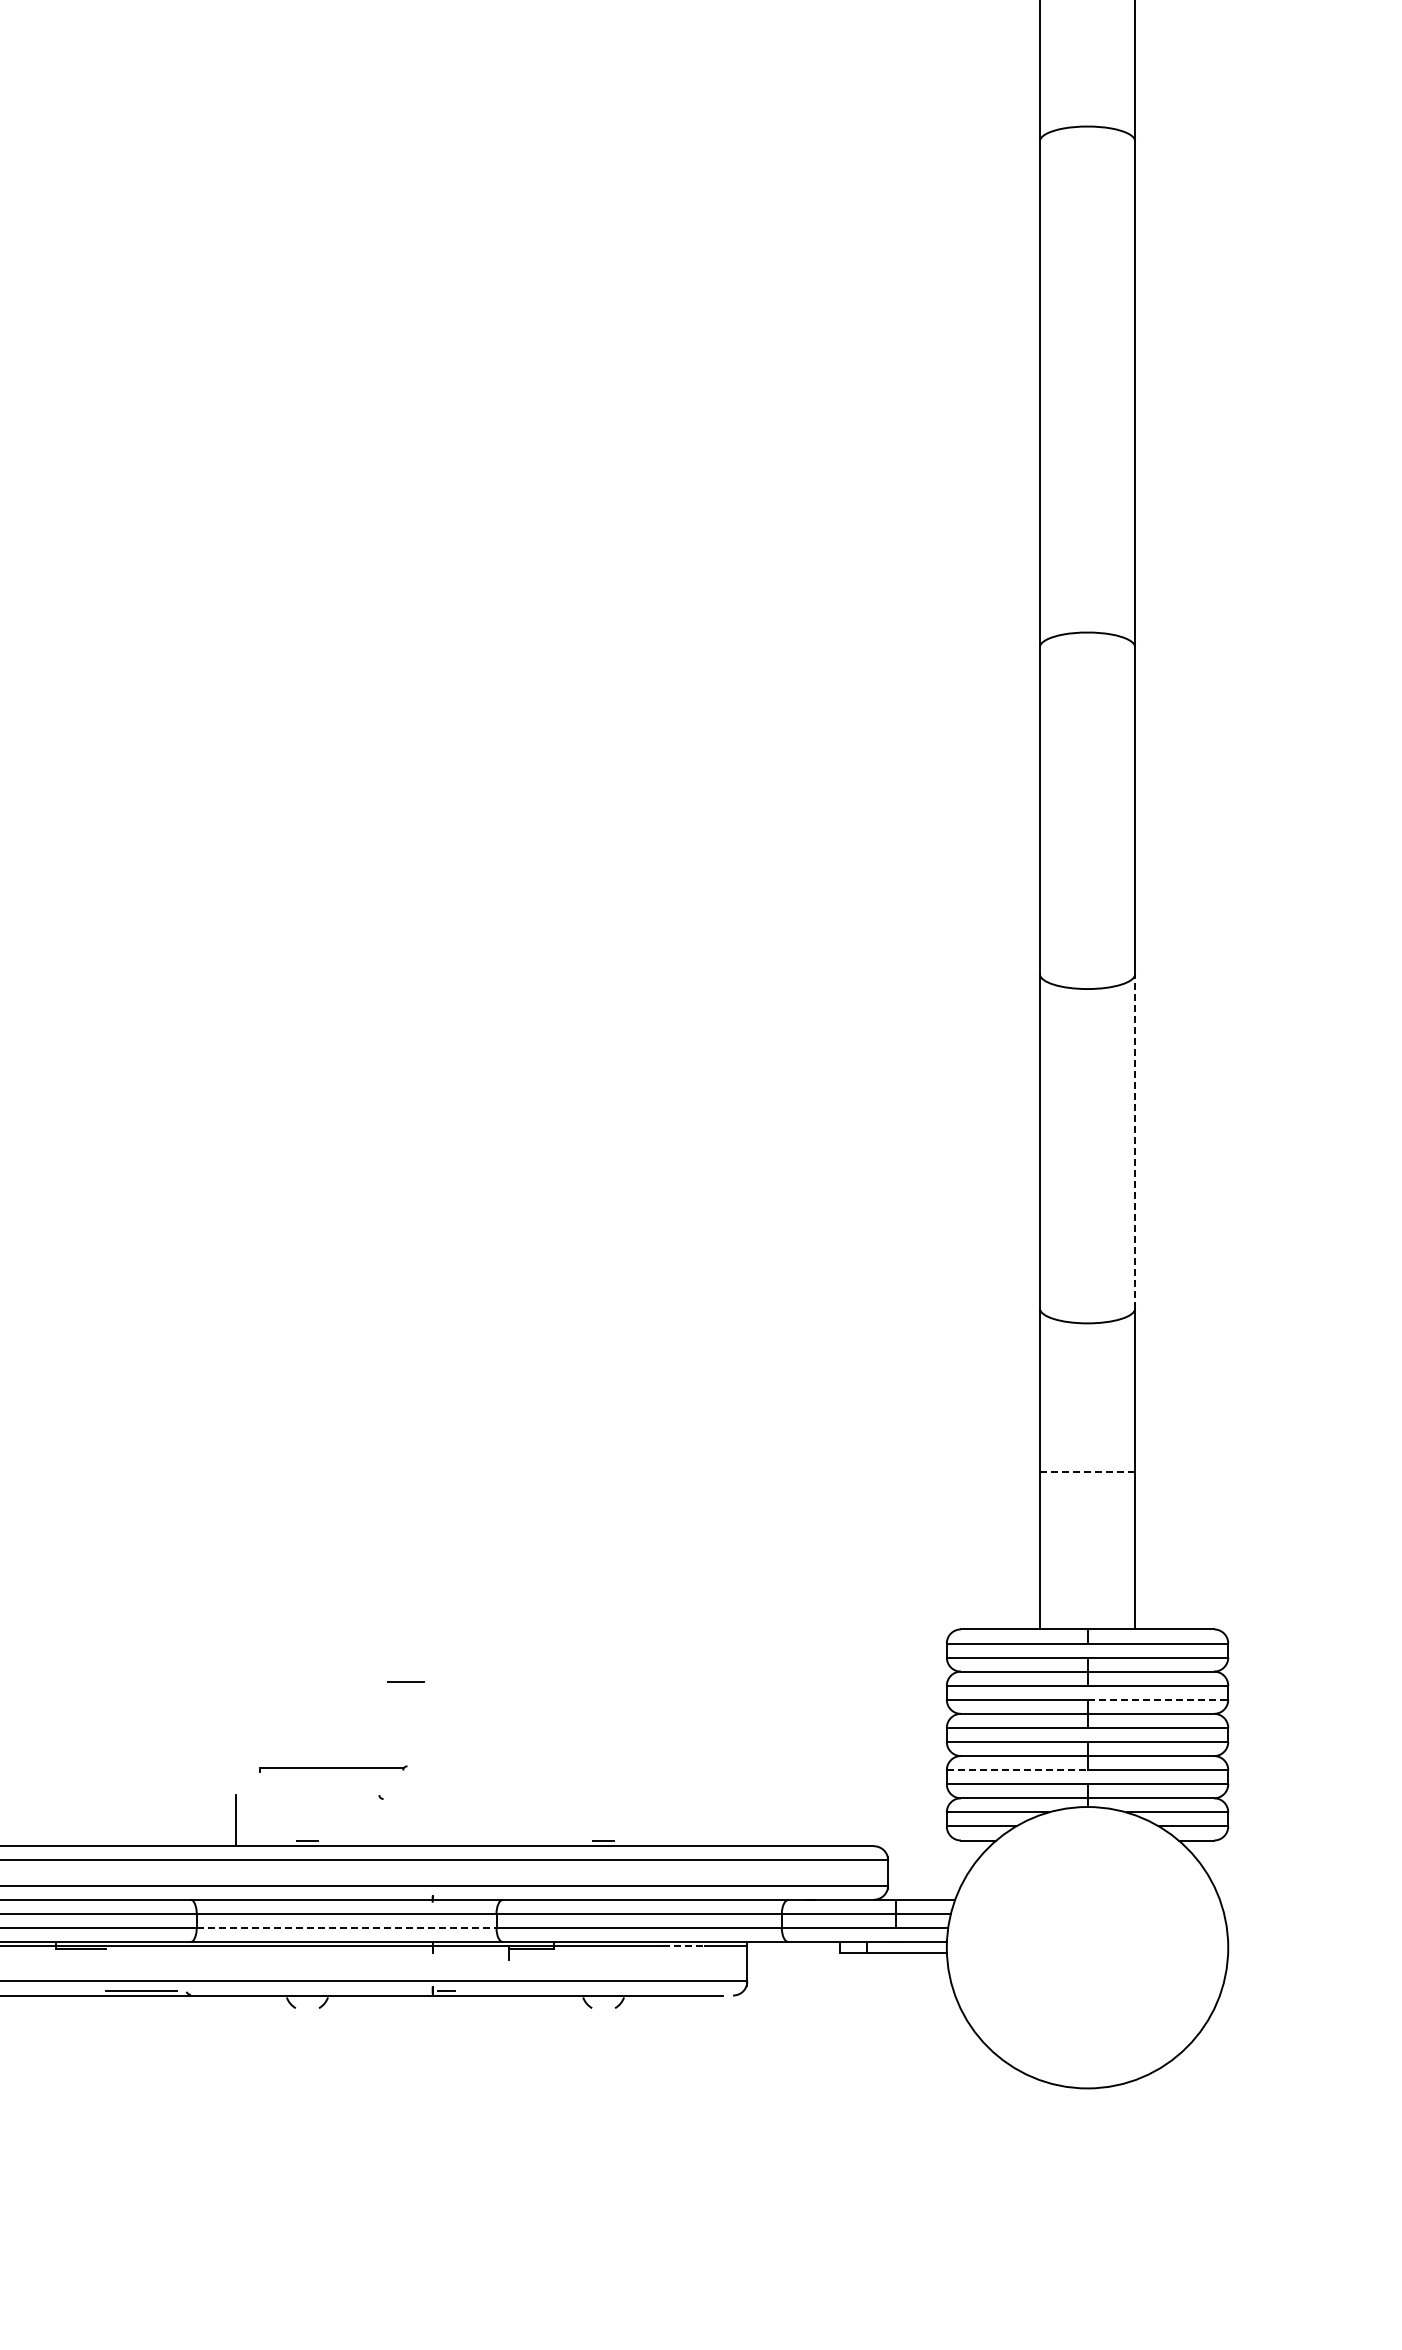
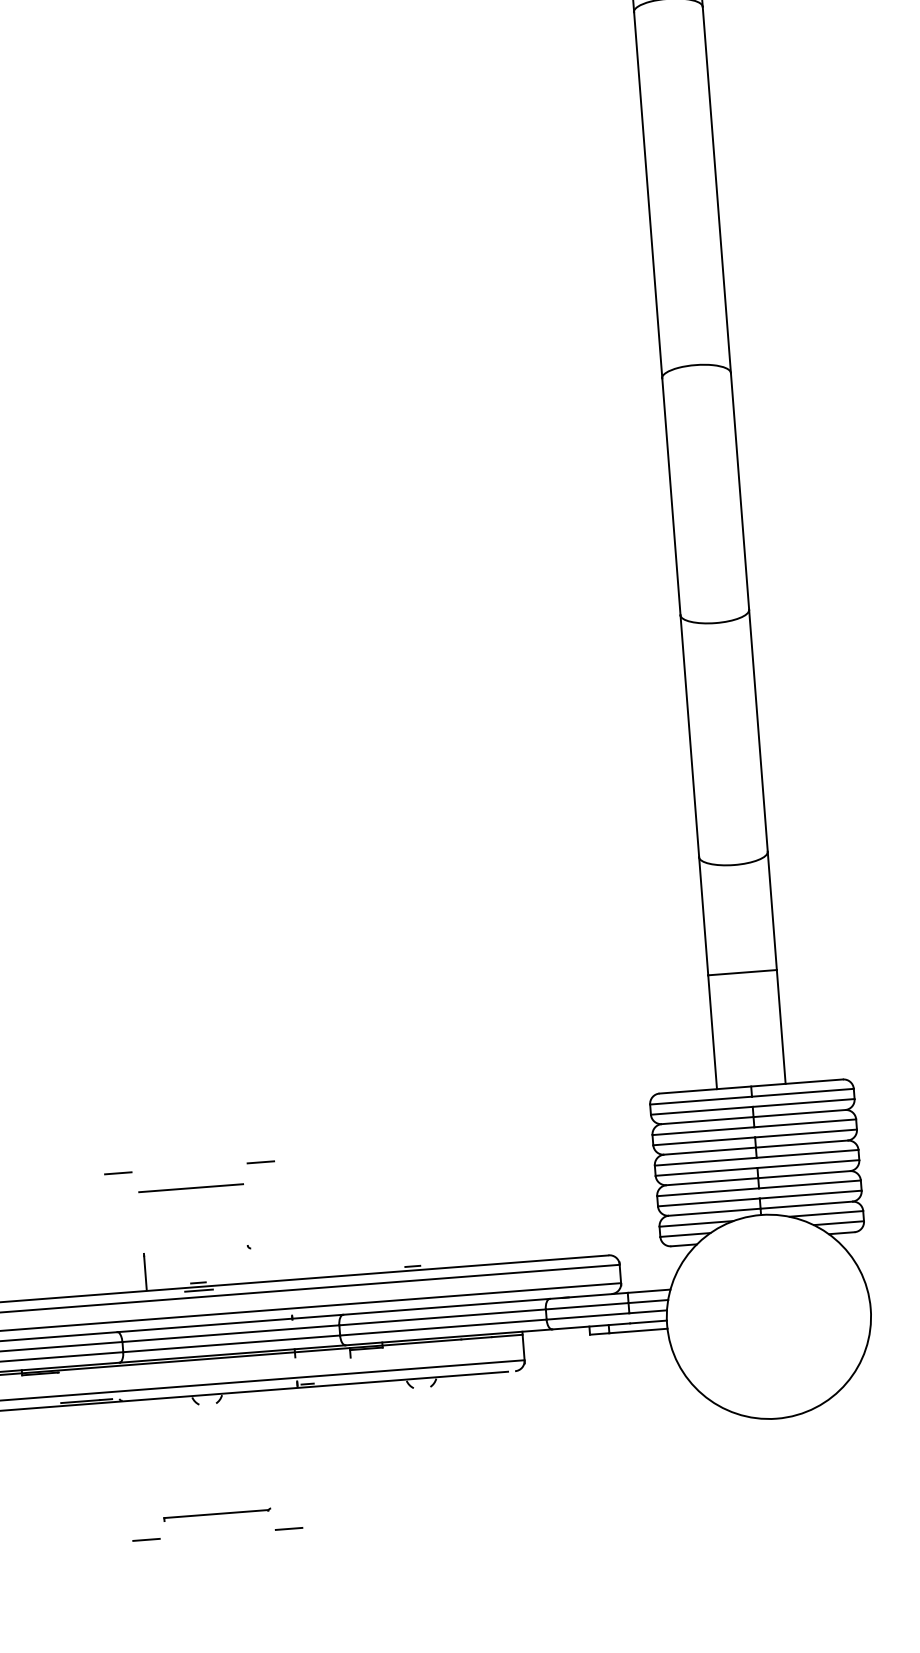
line: (1135, 1140) -> (758, 730), dashed -> solid
line: (1088, 1472) -> (743, 972), dashed -> solid
line: (208, 1681) -> (117, 1173), added
line: (1158, 1699) -> (806, 1133), dashed -> solid
line: (307, 1709) -> (191, 1187), added
part: (333, 1768) -> (217, 1514), moved
line: (1017, 1770) -> (708, 1192), dashed -> solid
line: (307, 1851) -> (199, 1290), added
line: (346, 1928) -> (231, 1344), dashed -> solid
line: (684, 1946) -> (477, 1338), dashed -> solid
line: (208, 2188) -> (146, 1540), added
line: (405, 2188) -> (288, 1529), added

